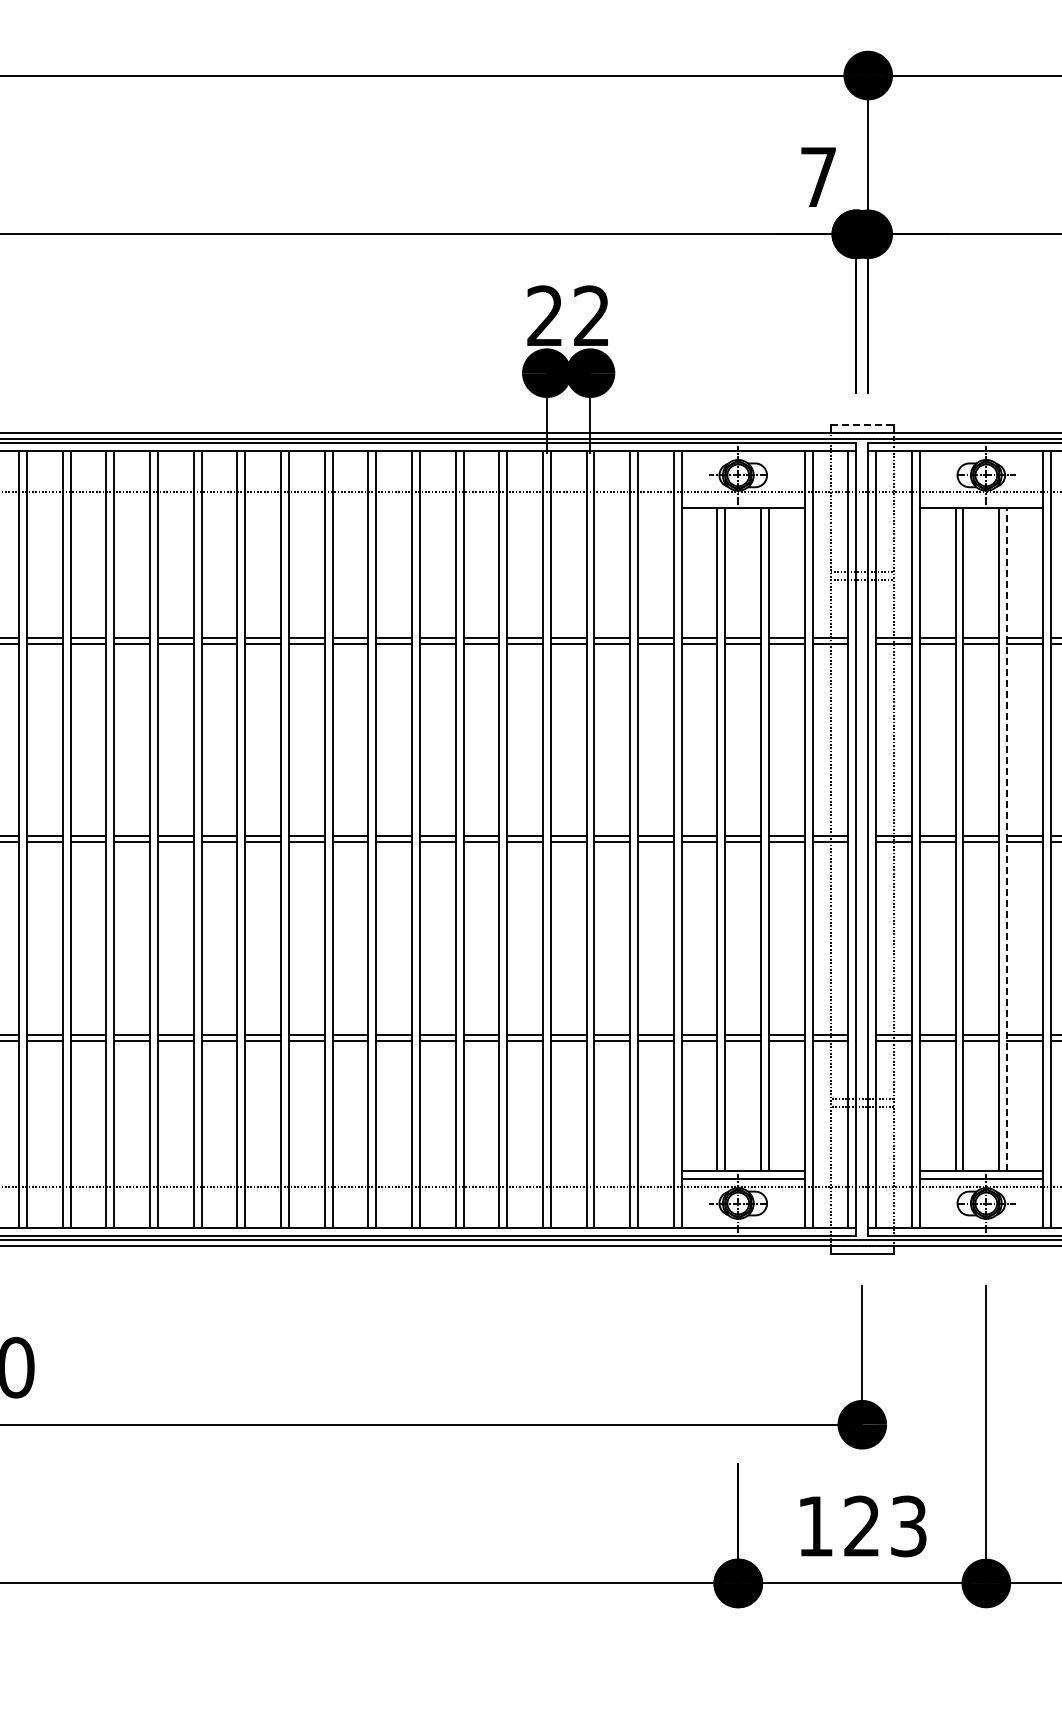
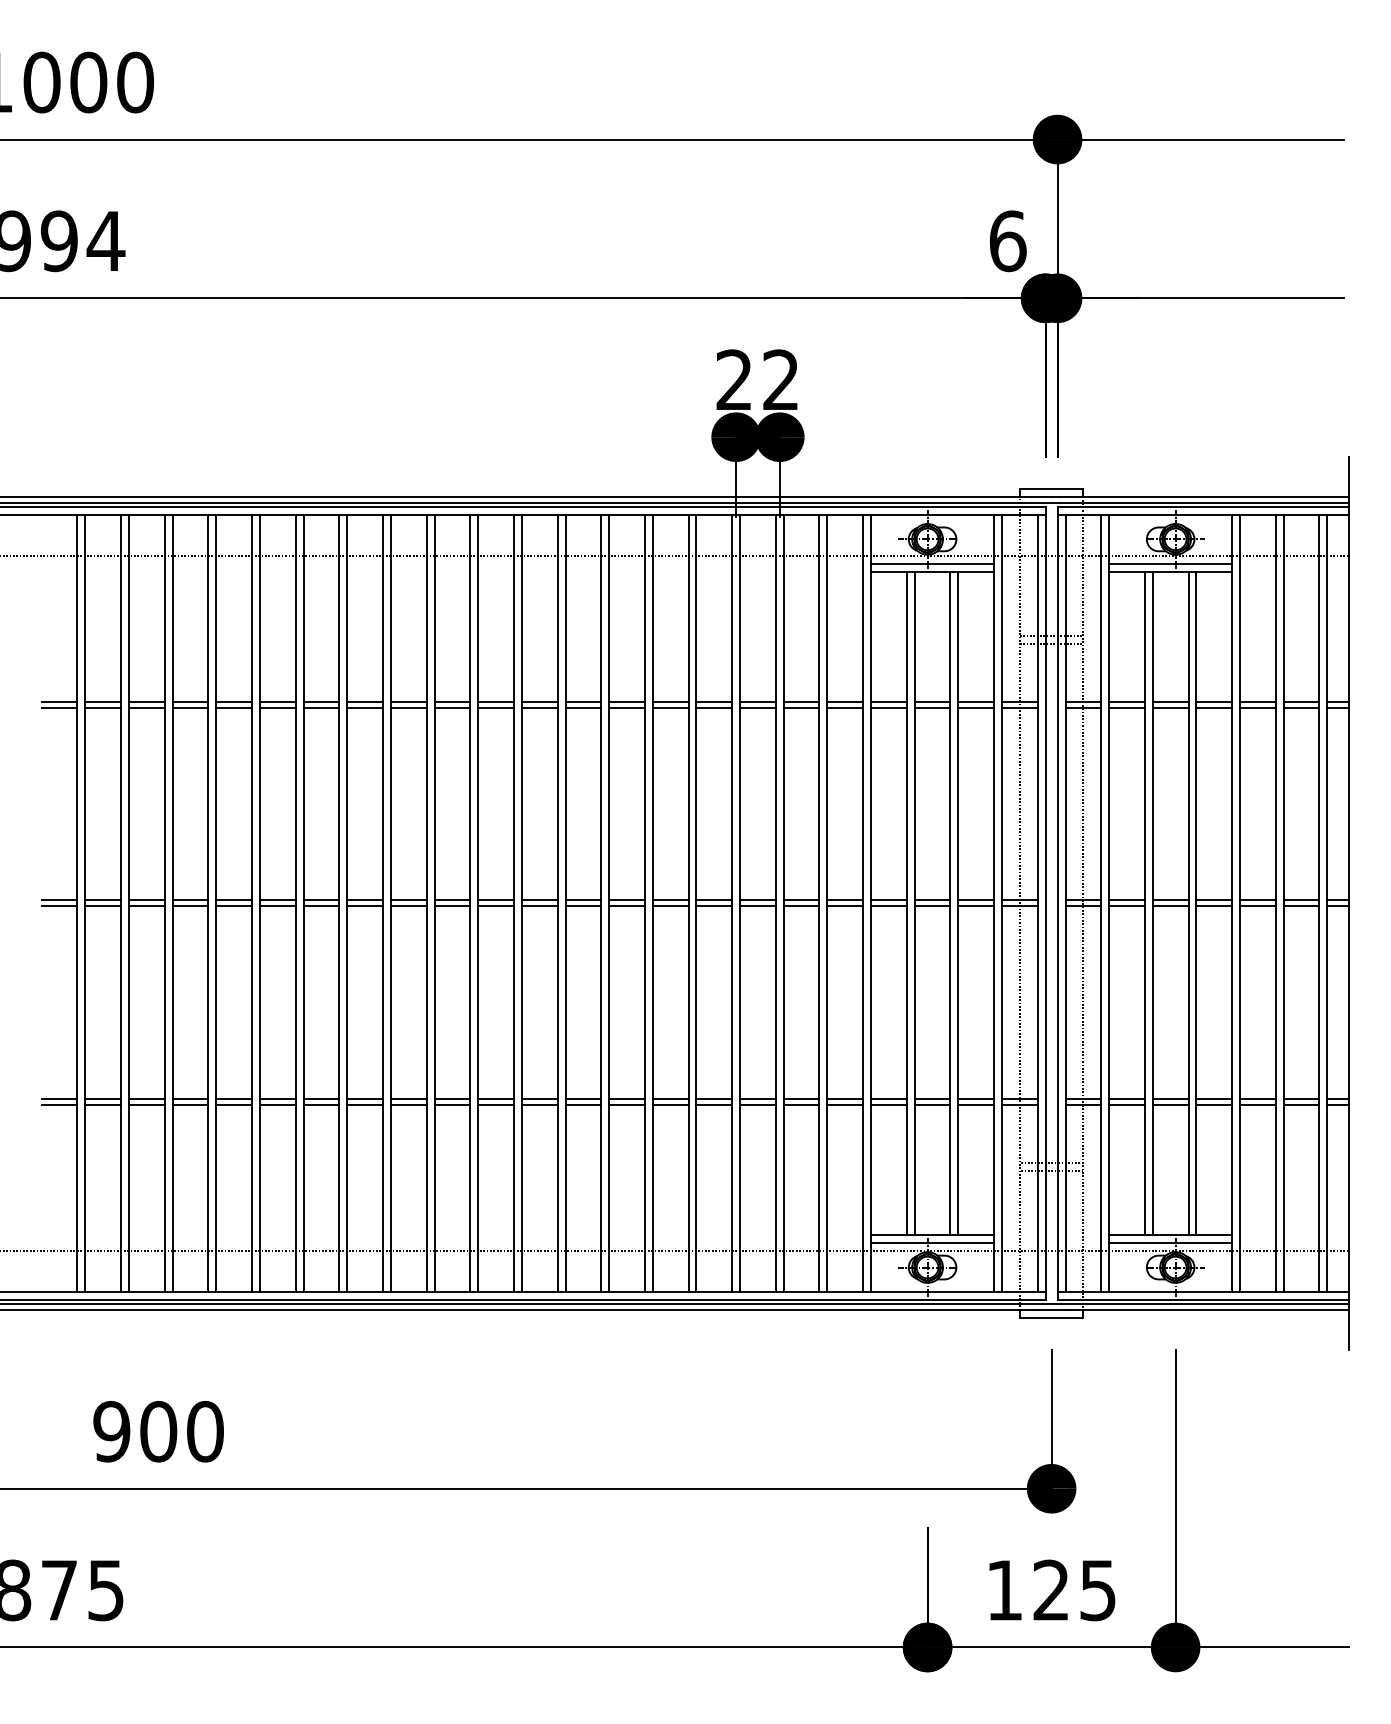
text: (818, 177) -> (1007, 241), 7 -> 6
line: (862, 424) -> (1051, 488), dashed -> solid
line: (743, 500) -> (932, 564), added
line: (981, 500) -> (1170, 564), added
line: (1007, 838) -> (1196, 902), dashed -> solid
text: (909, 1525) -> (1098, 1589), 123 -> 125

